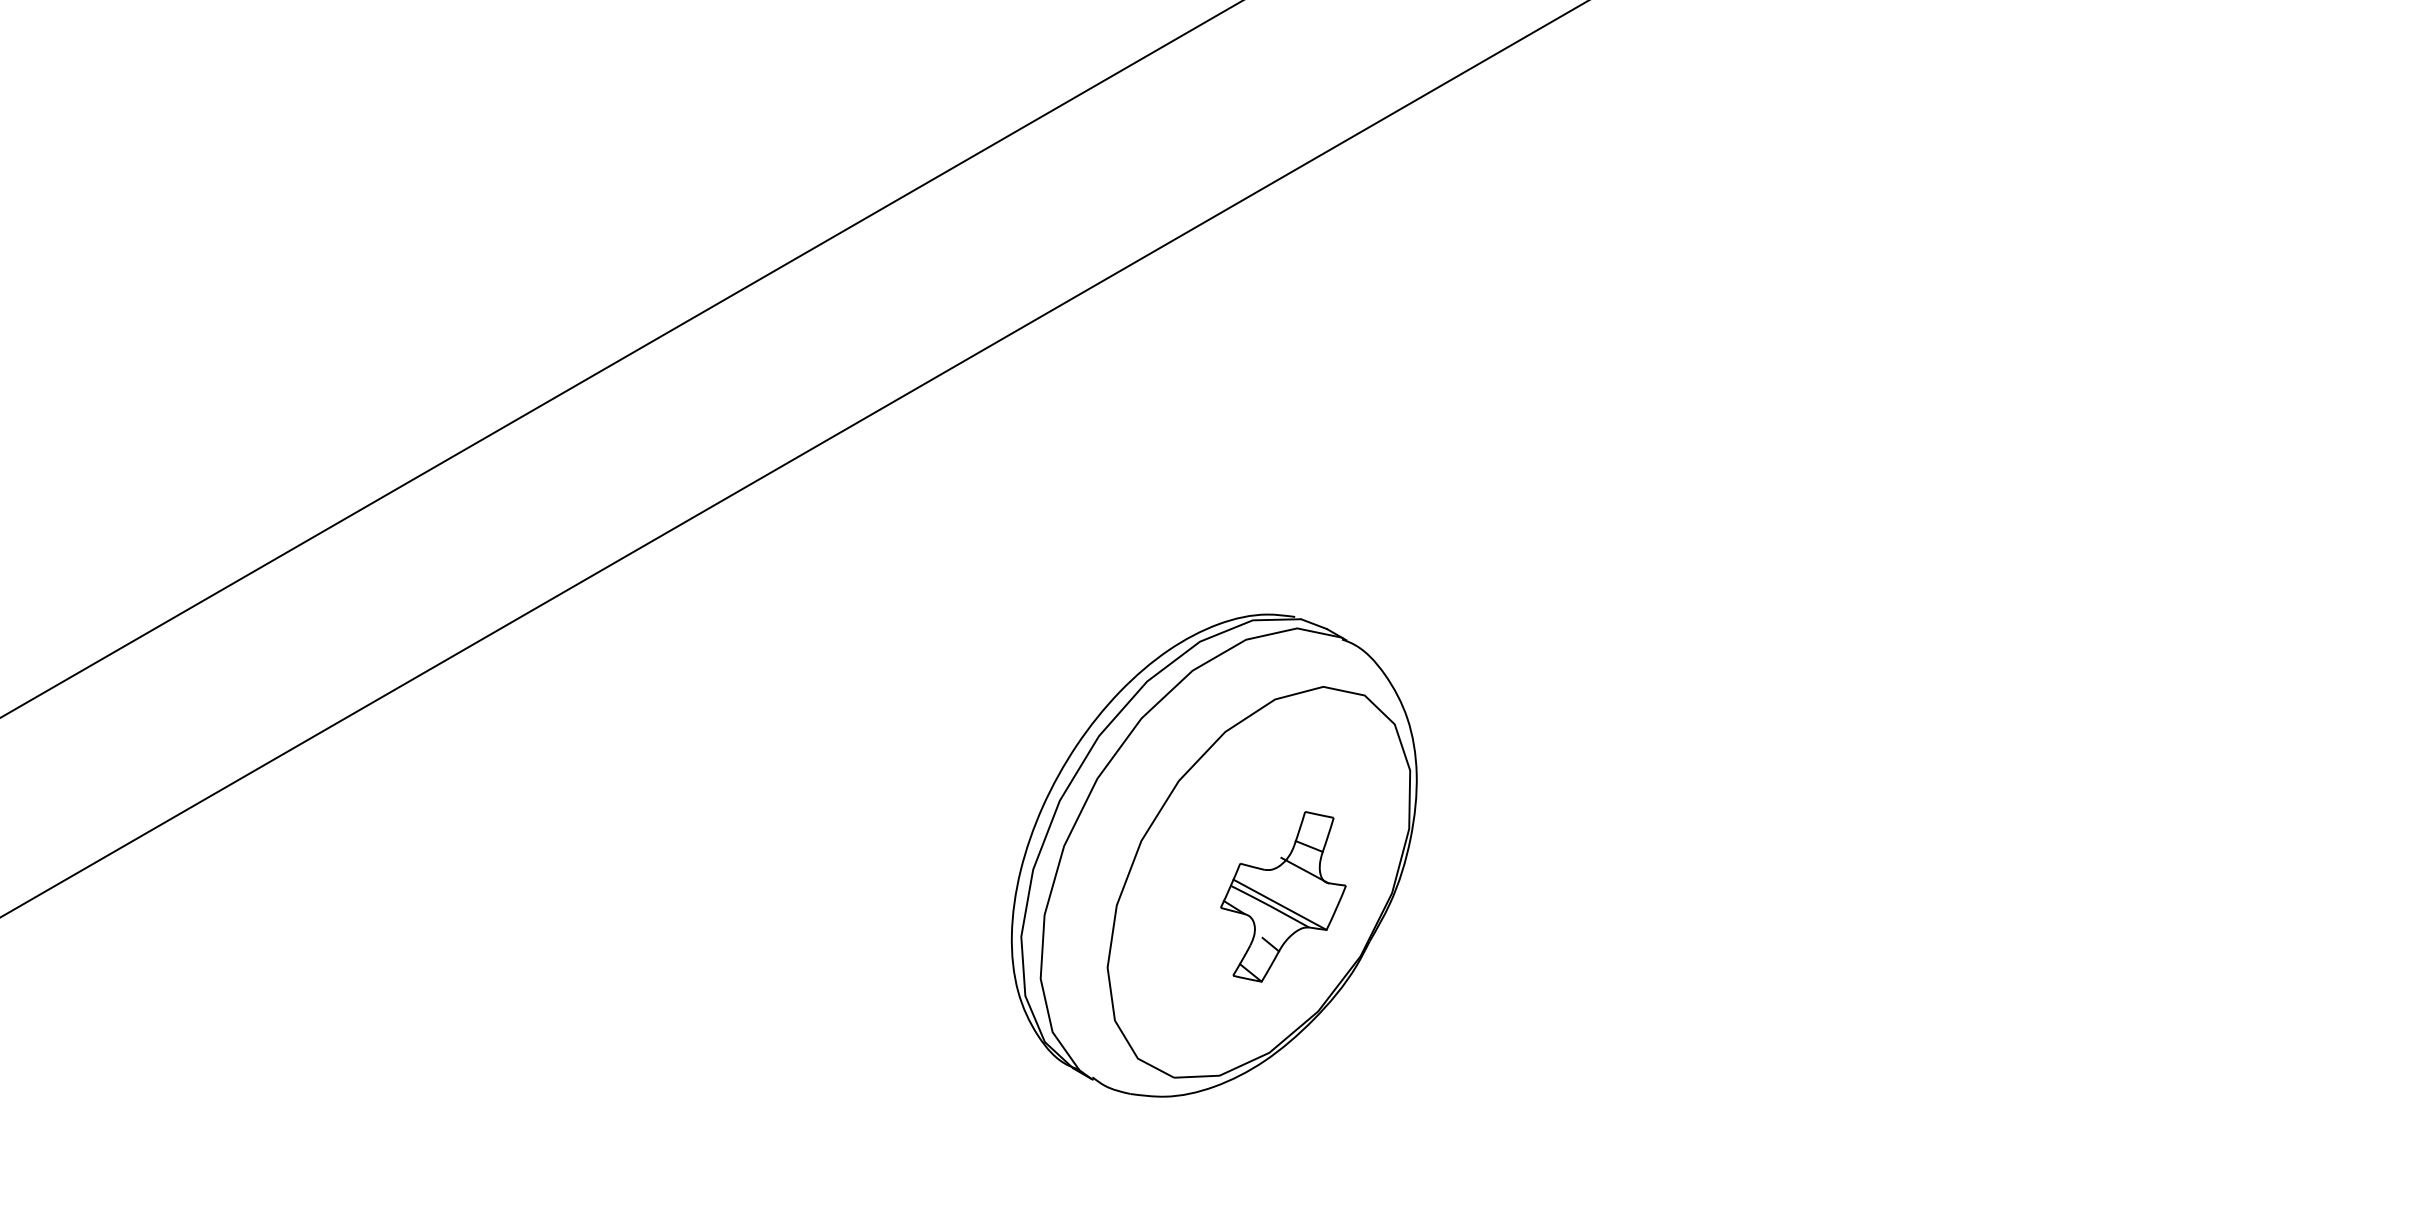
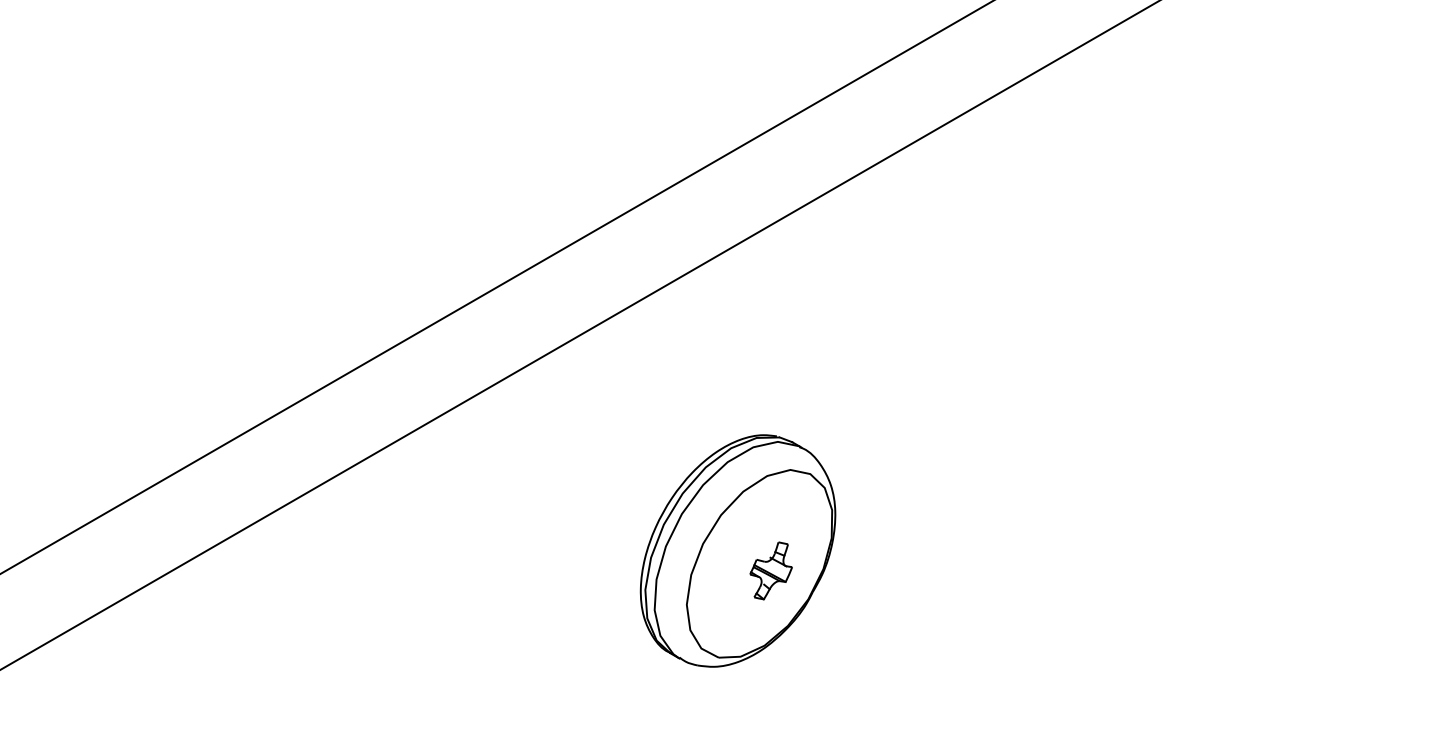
part: (1281, 896) -> (770, 570), size x0.7

